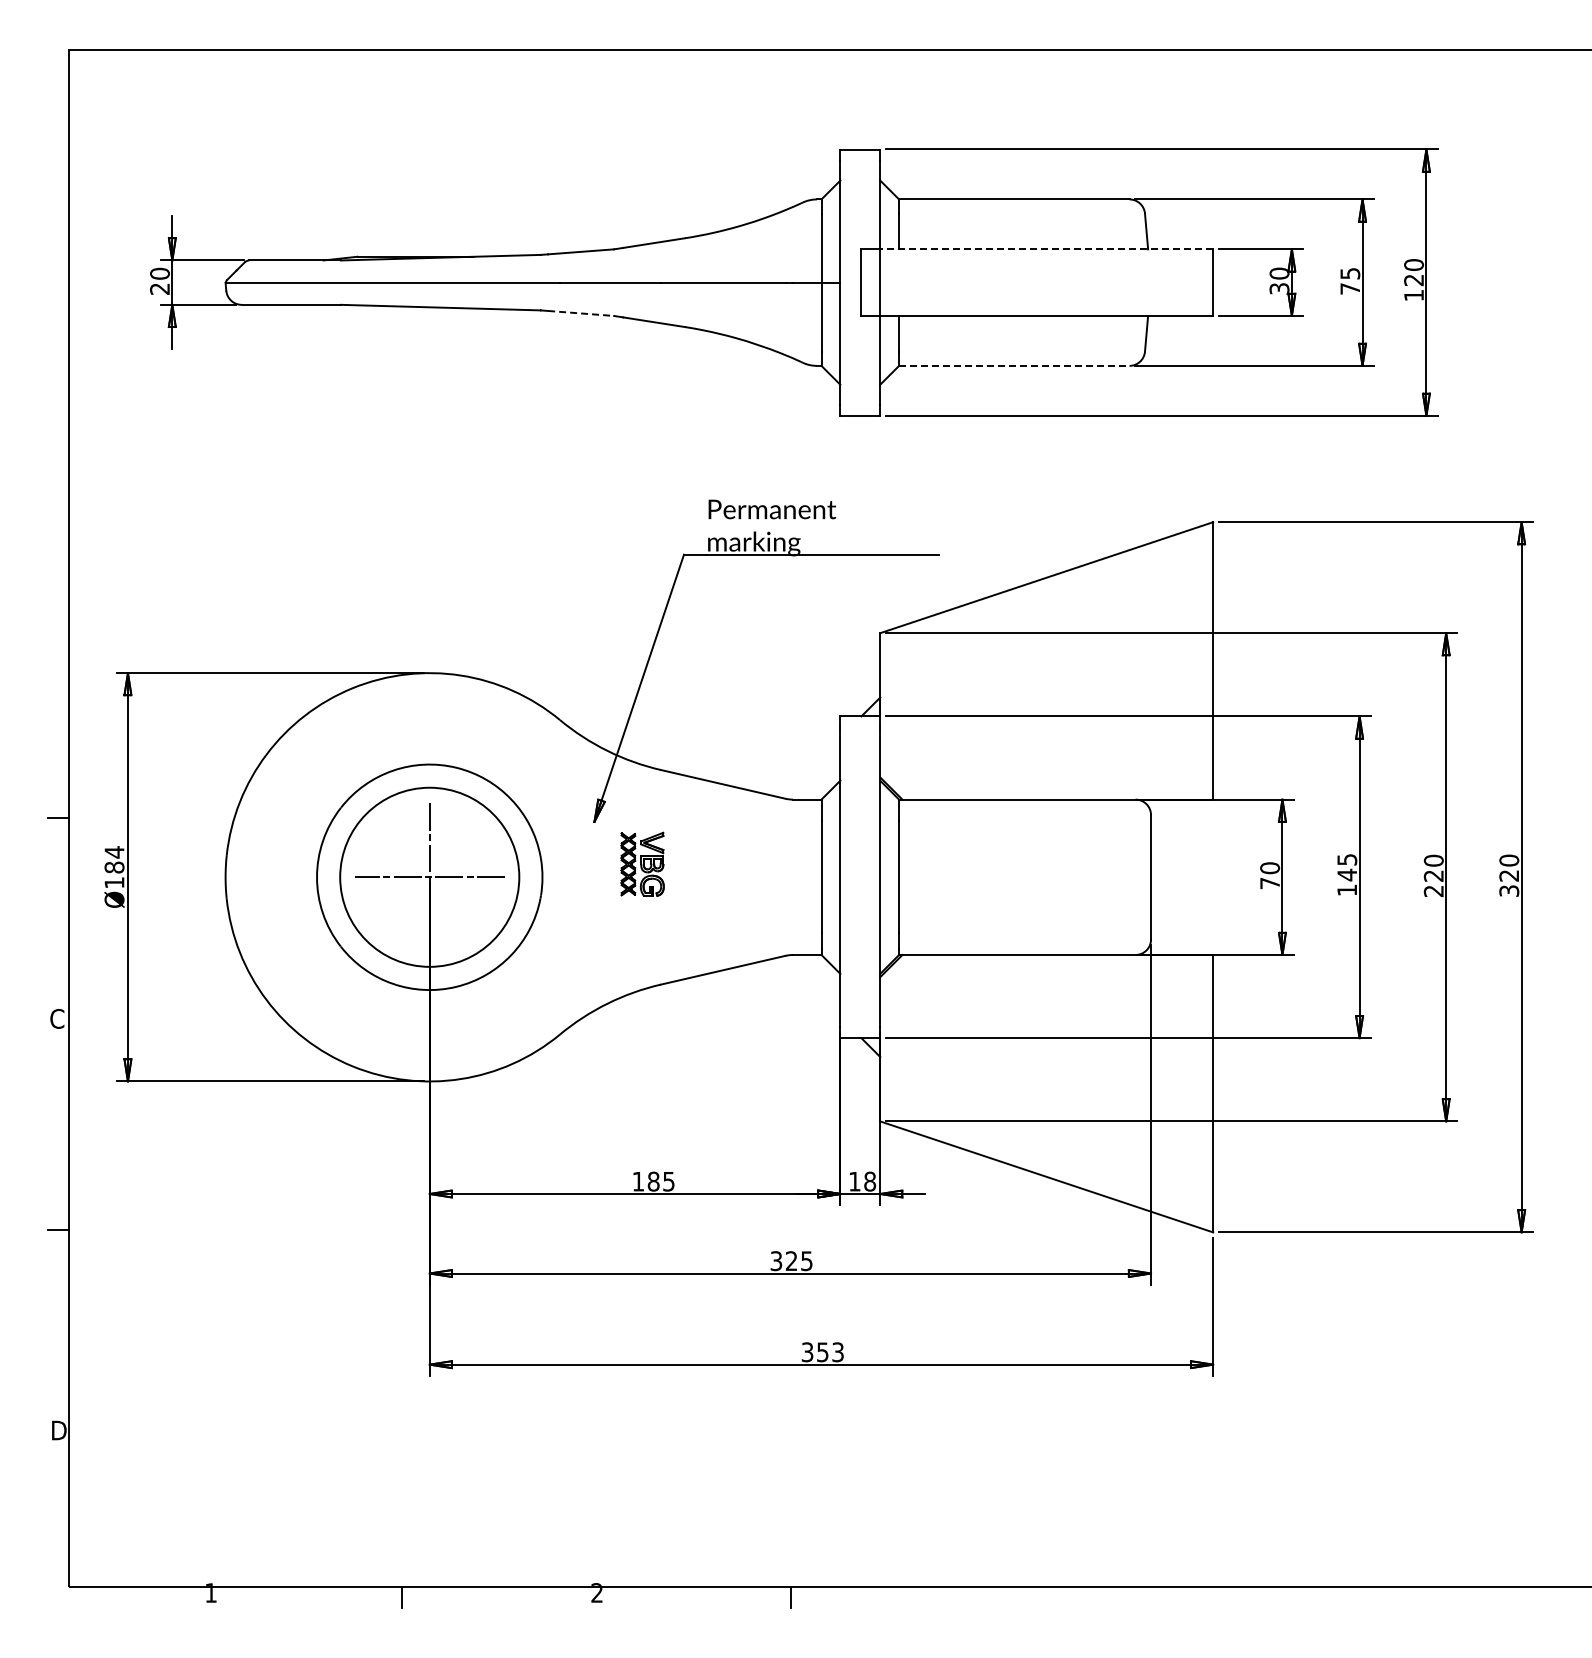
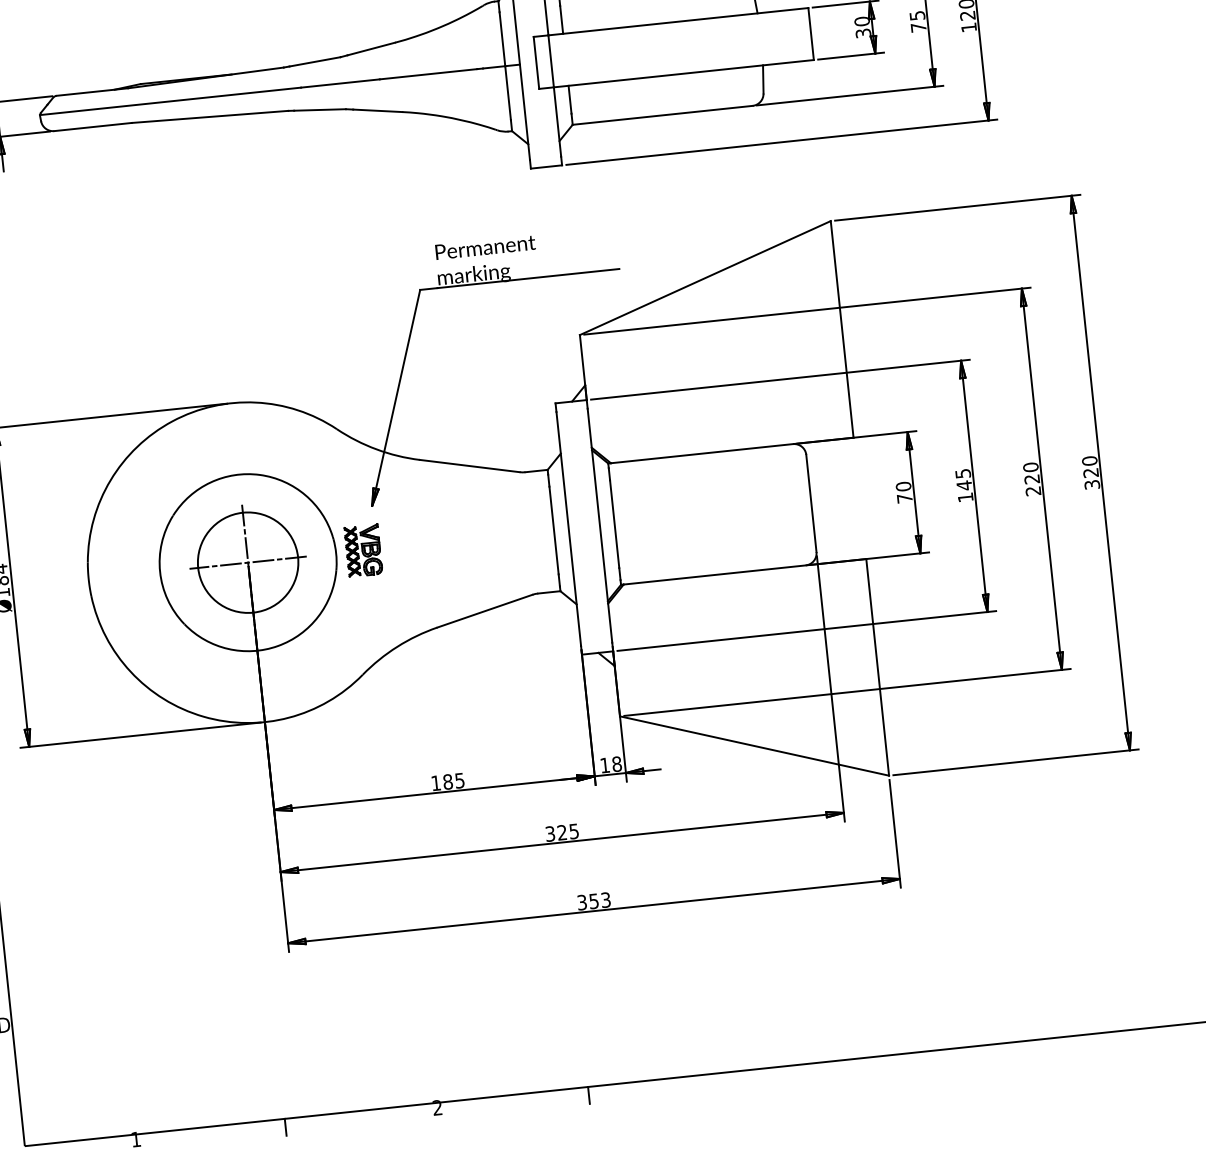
line: (1046, 249) -> (678, 21), dashed -> solid
line: (580, 313) -> (319, 110), dashed -> solid
line: (1014, 365) -> (662, 115), dashed -> solid
part: (642, 863) -> (363, 549), moved
circle: (429, 877) -> (247, 562), size x0.71

